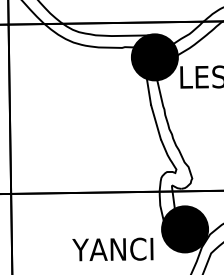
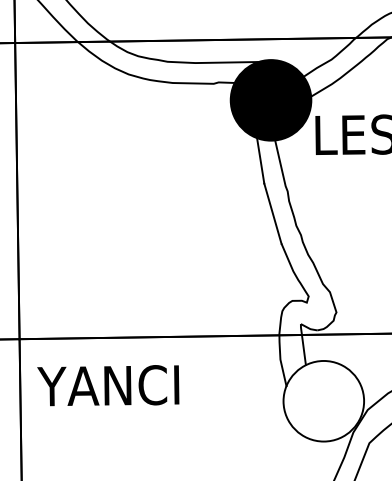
fill: (184, 229) -> (322, 401), removed
fill: (185, 229) -> (324, 401), removed
text: (112, 249) -> (107, 385), moved

